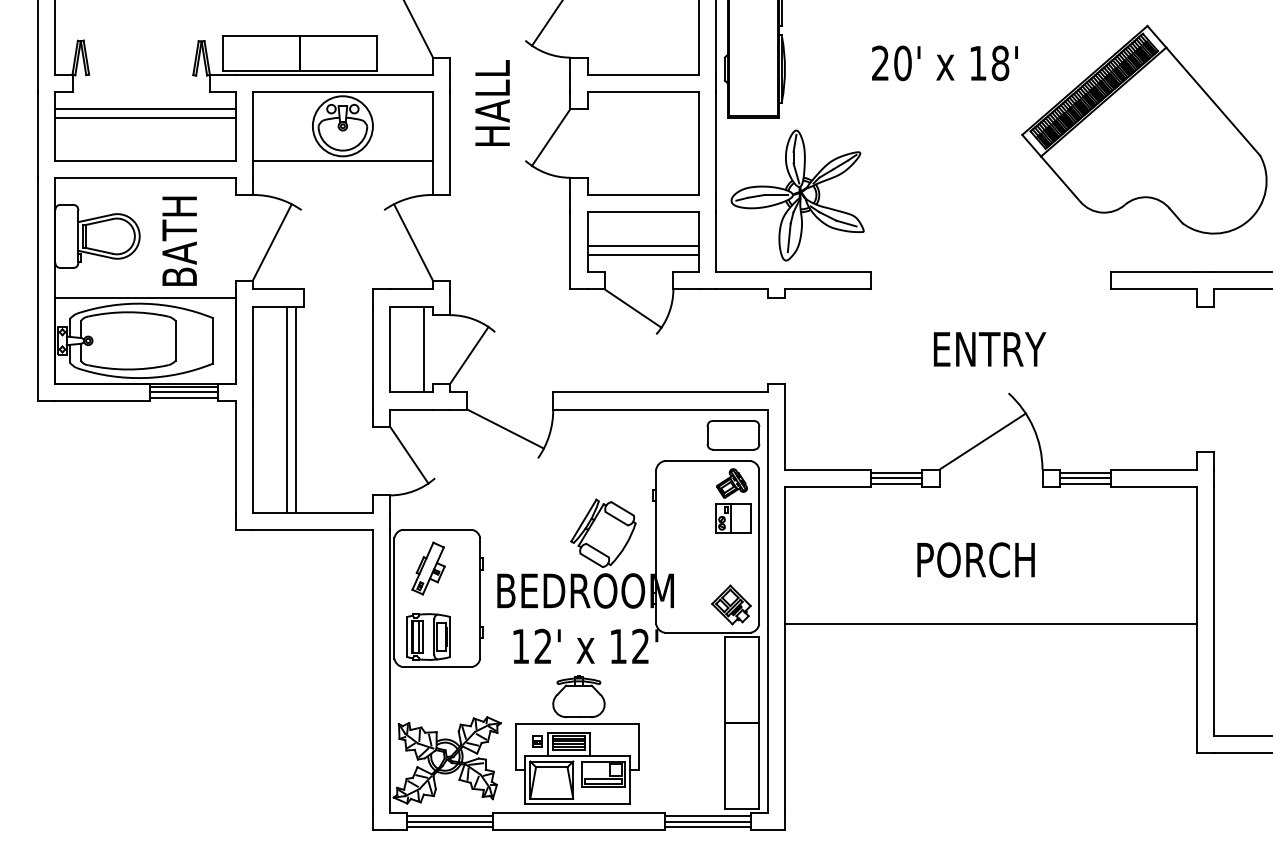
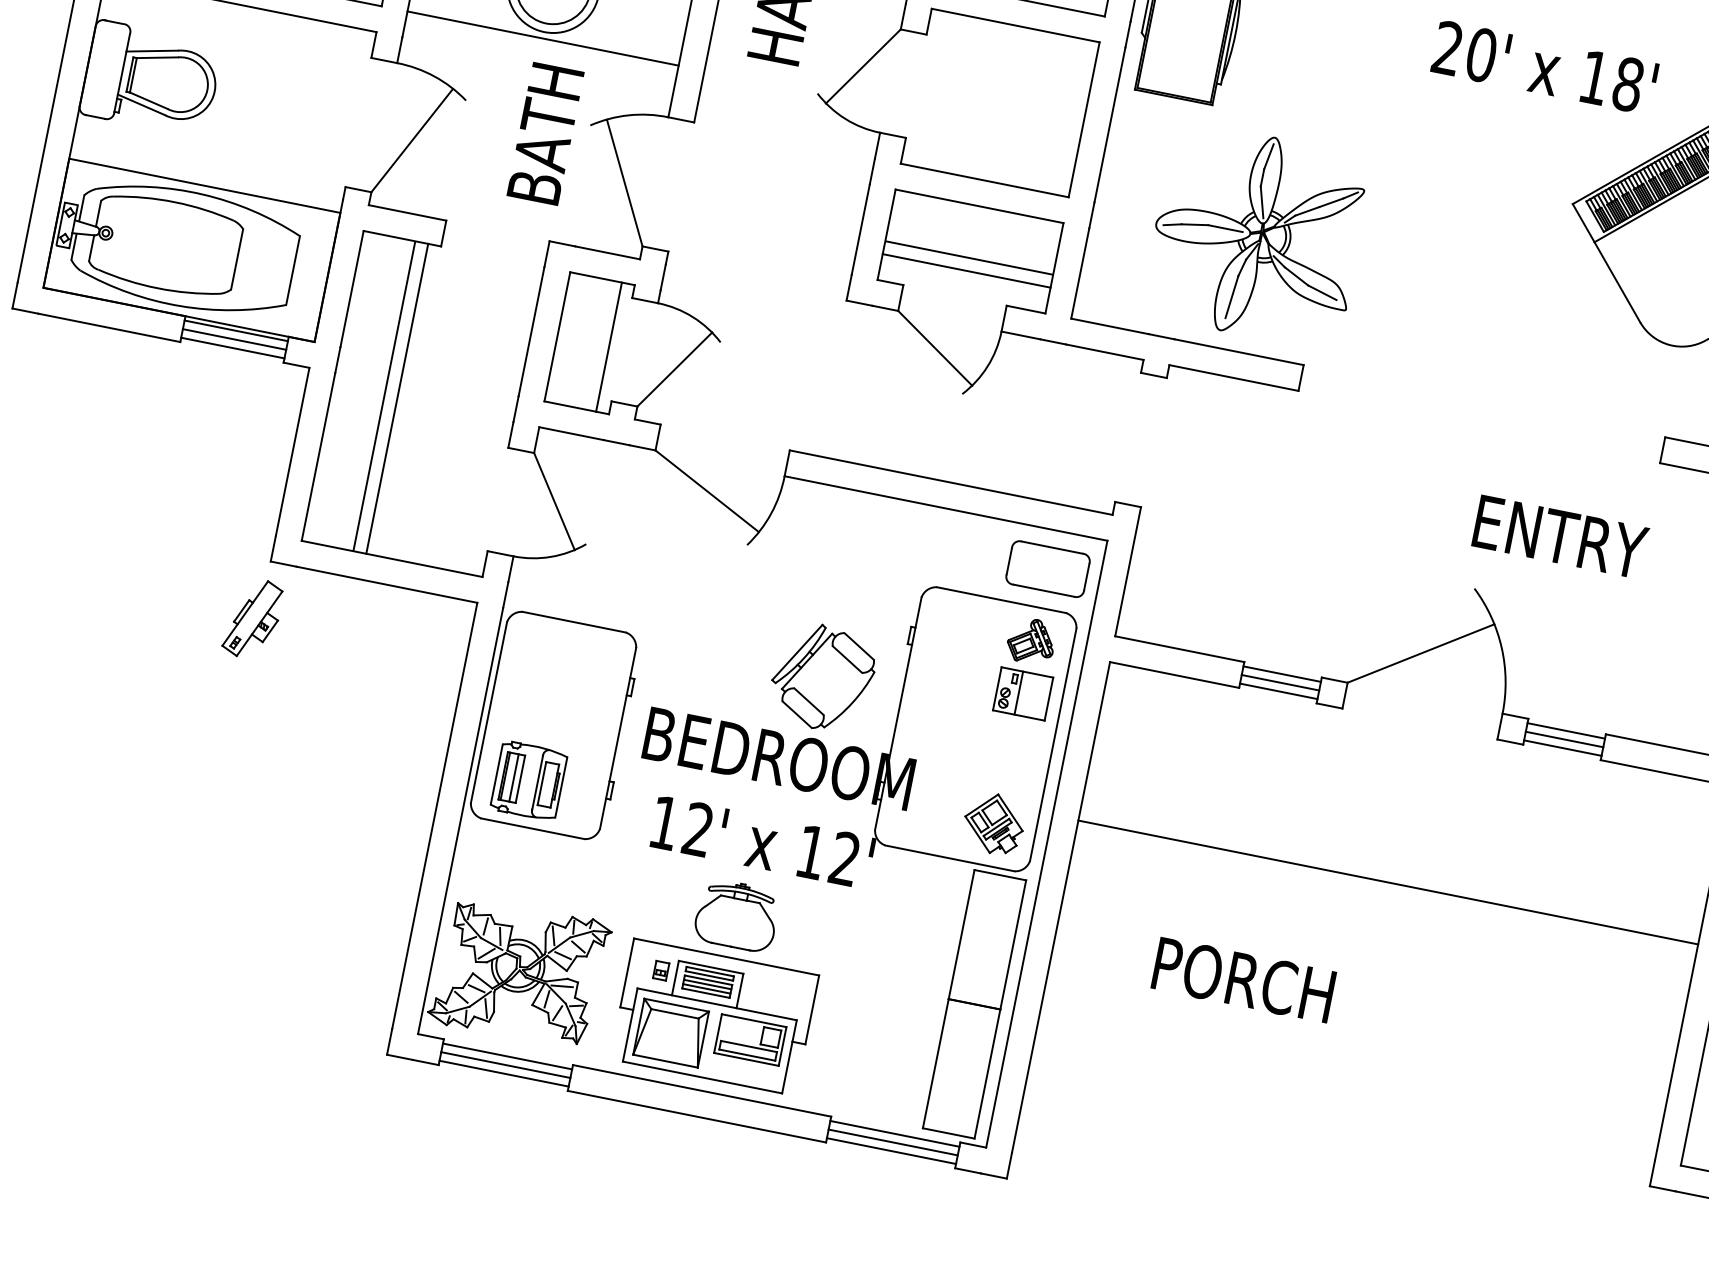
text: (944, 63) -> (1544, 67), moved
part: (797, 195) -> (1257, 235), moved
text: (179, 240) -> (545, 132), moved
text: (990, 349) -> (1561, 537), moved
text: (975, 559) -> (1243, 979), moved
part: (428, 568) -> (252, 618), moved
line: (990, 624) -> (1387, 882), moved

